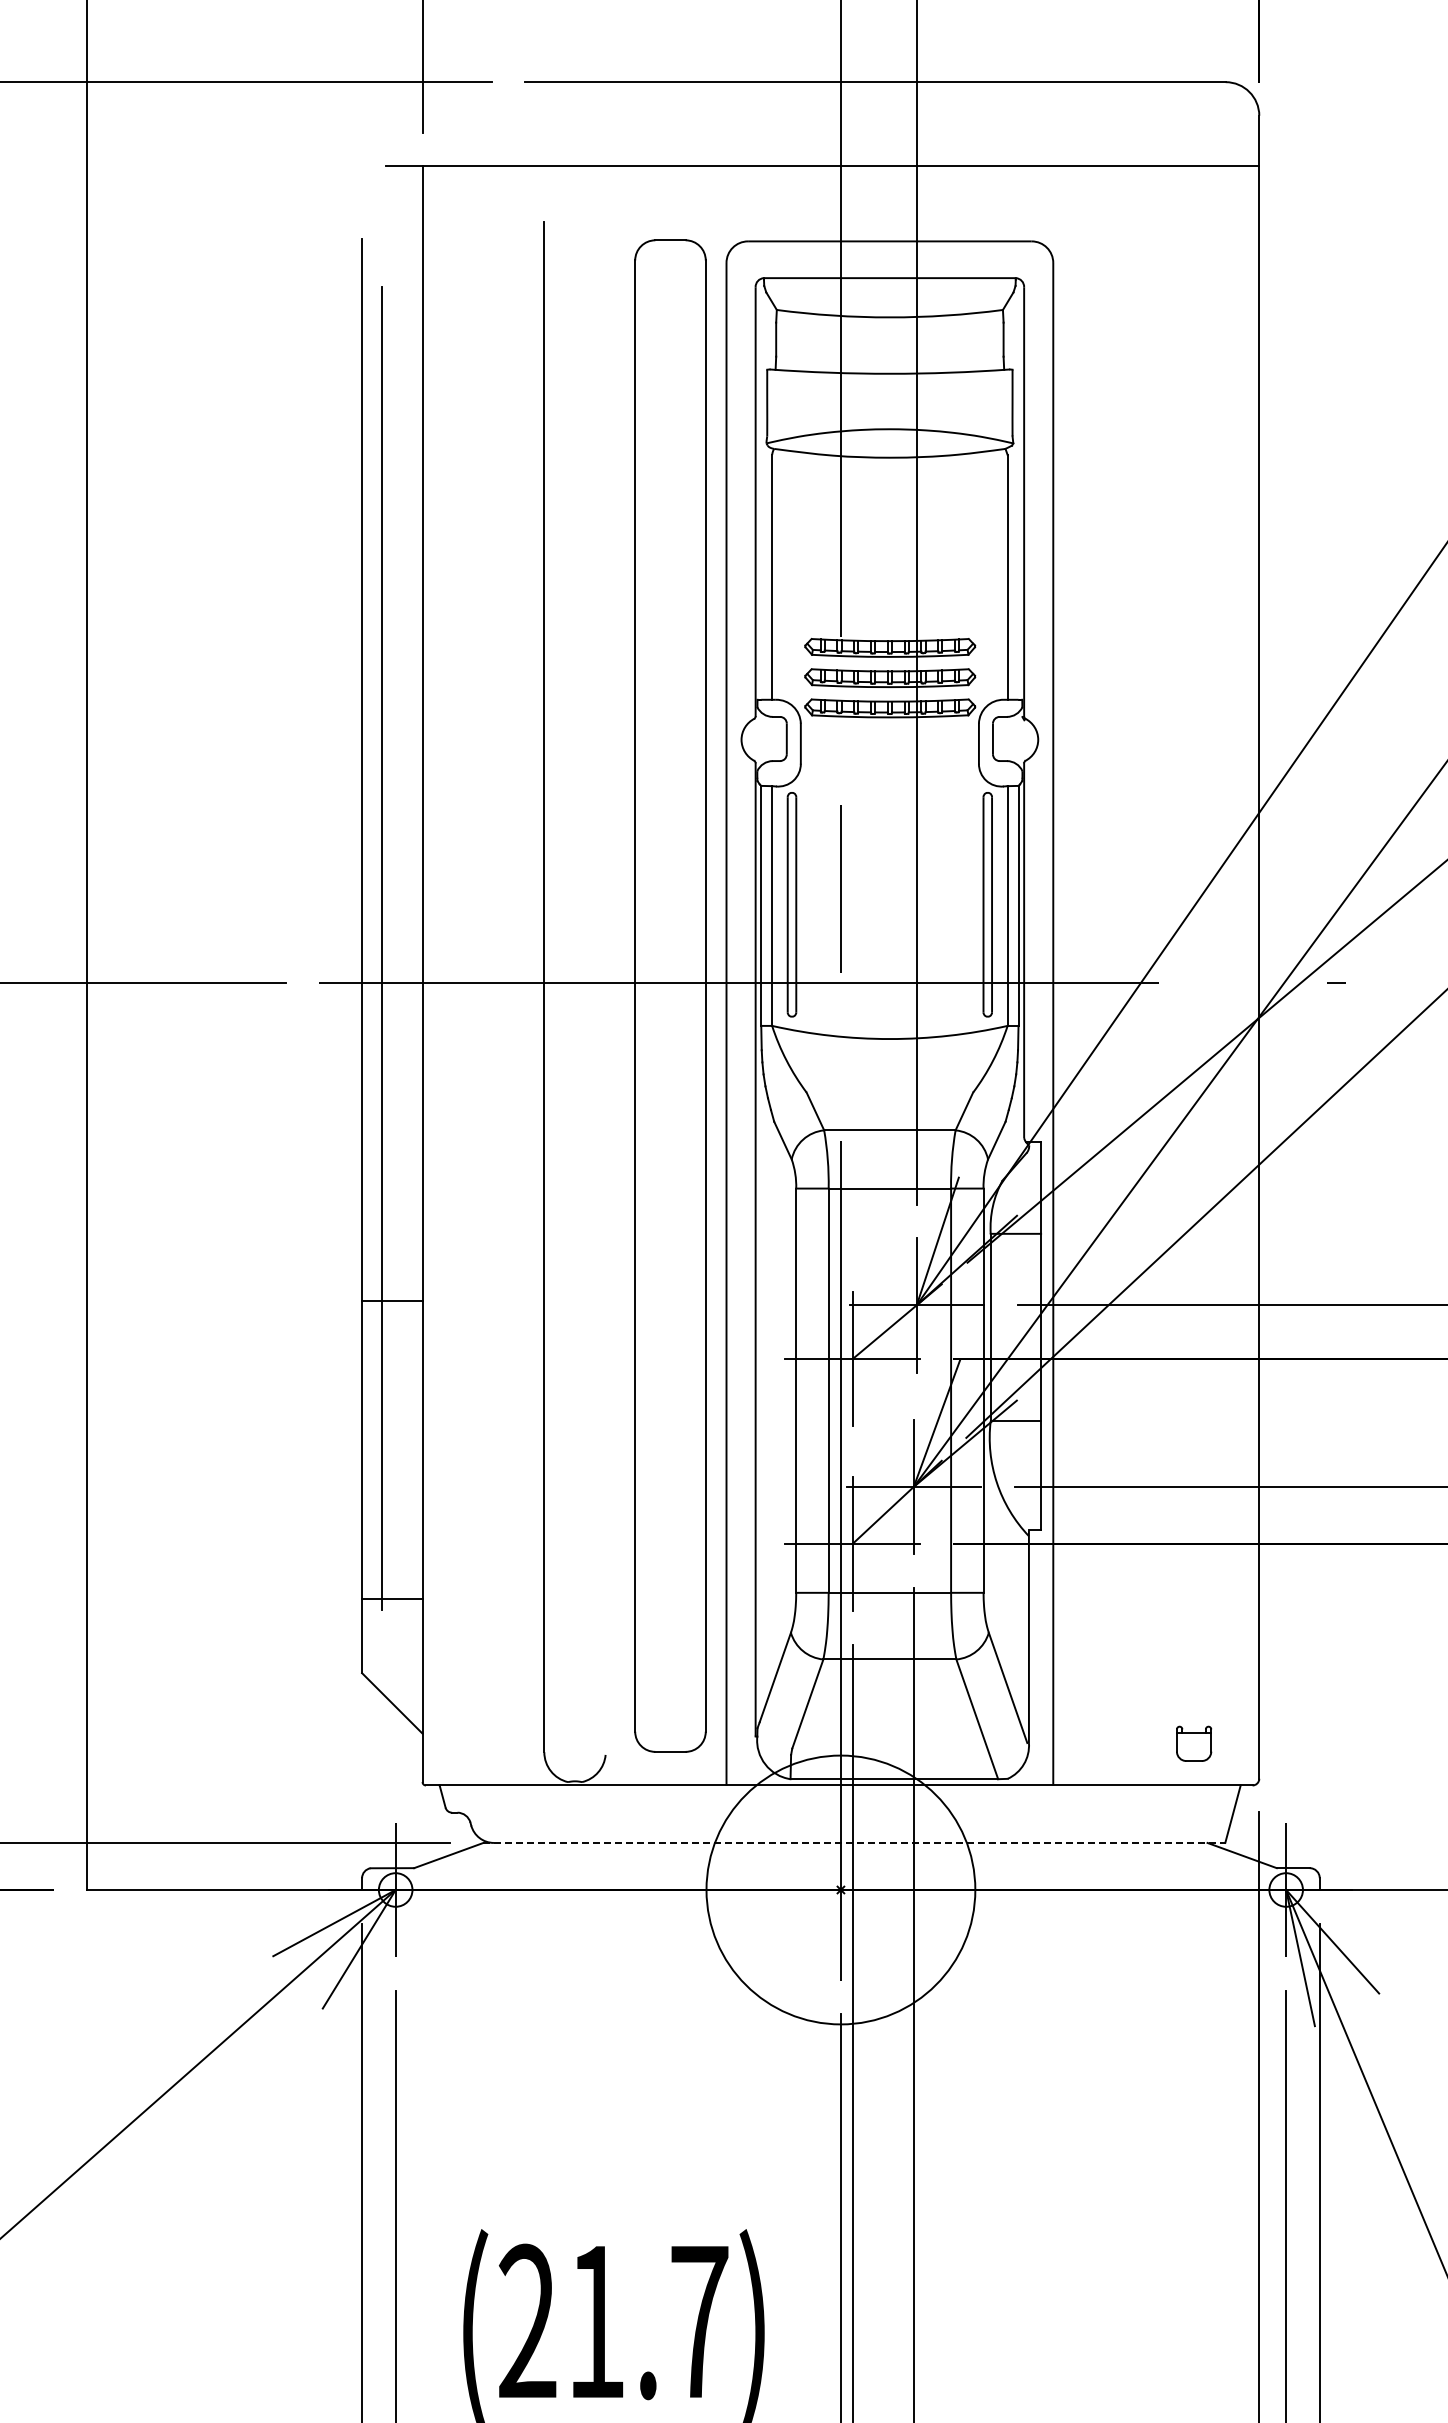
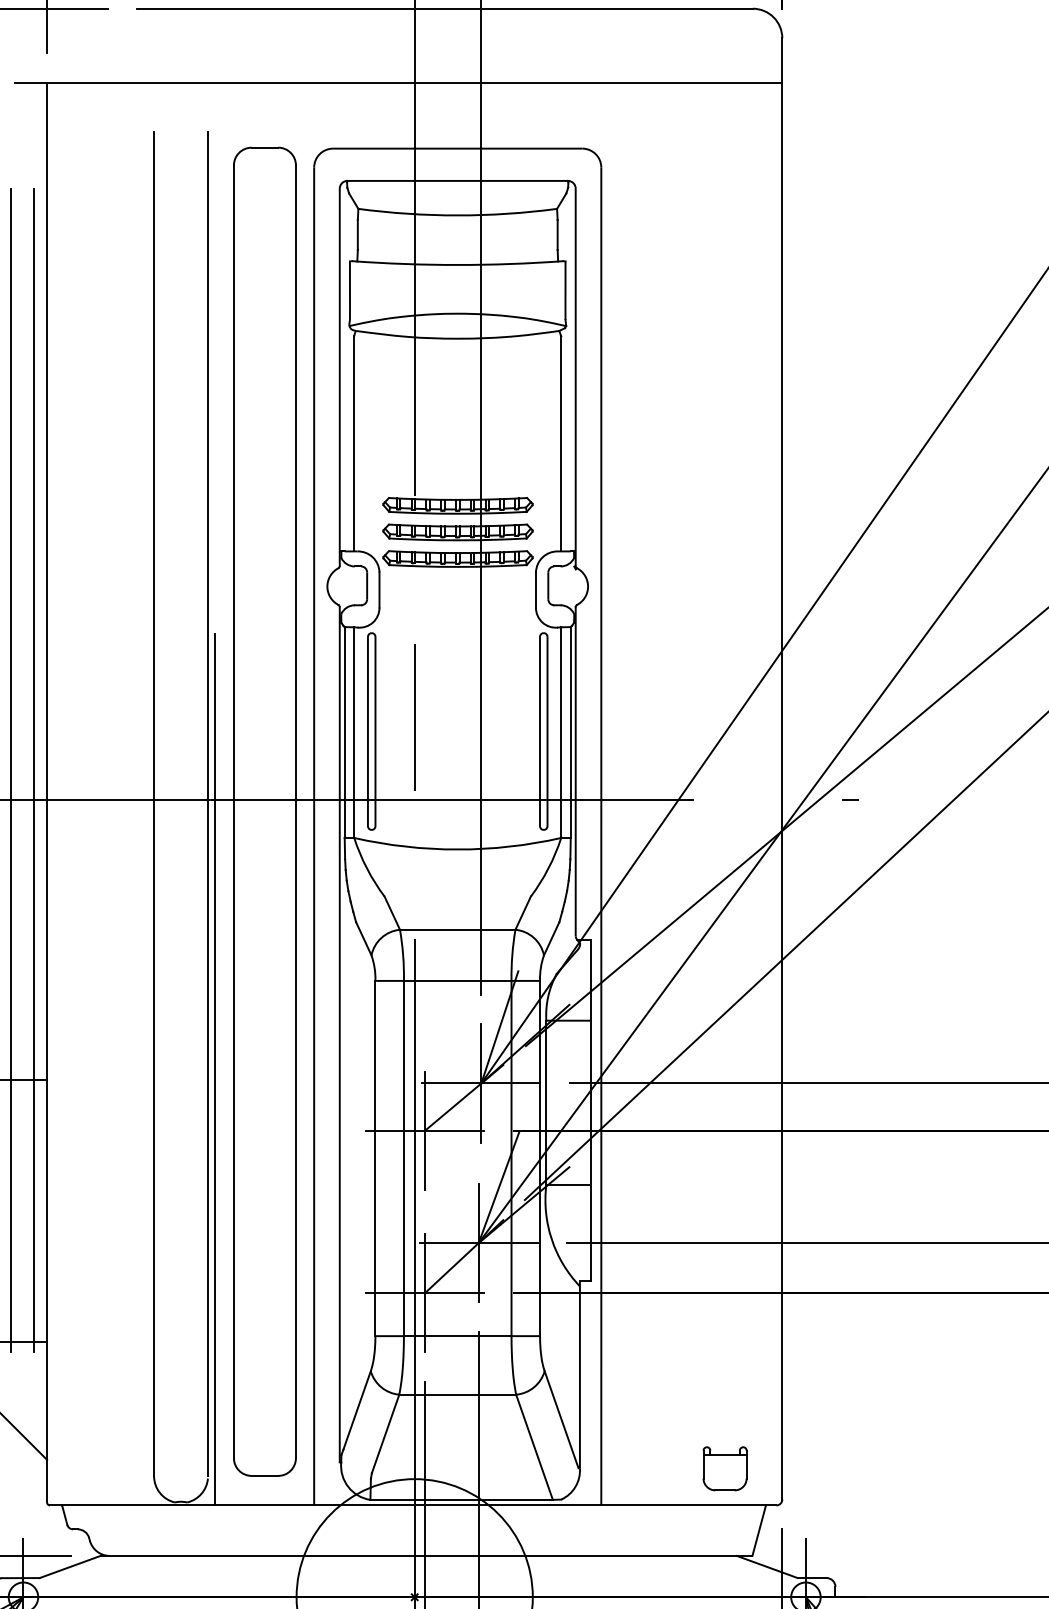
line: (407, 948) -> (33, 769), added
line: (605, 987) -> (207, 804), added
line: (613, 1289) -> (214, 1069), added
part: (1193, 1743) -> (724, 1468), size x1.43
line: (854, 1842) -> (426, 1555), dashed -> solid

